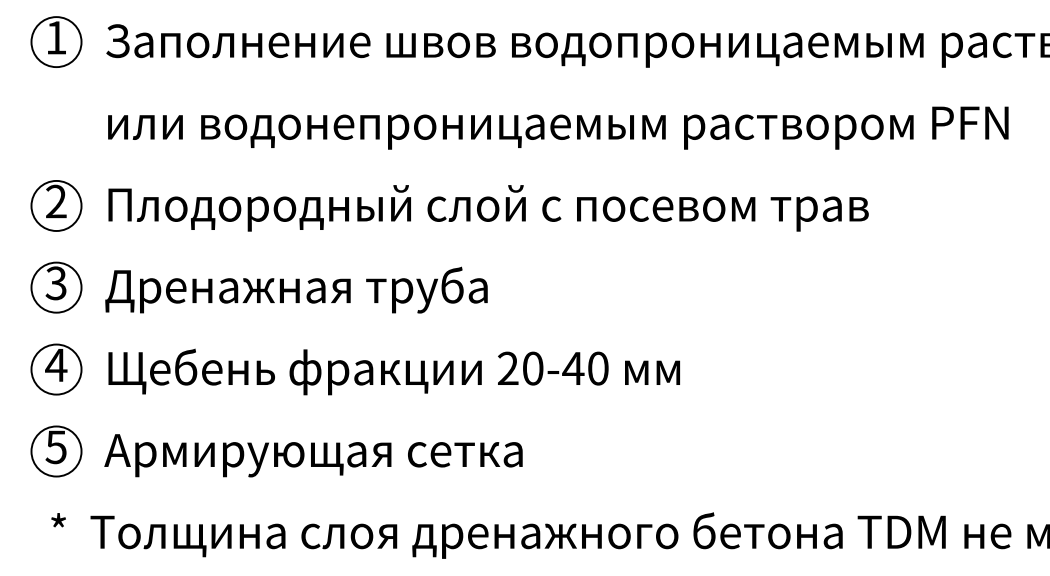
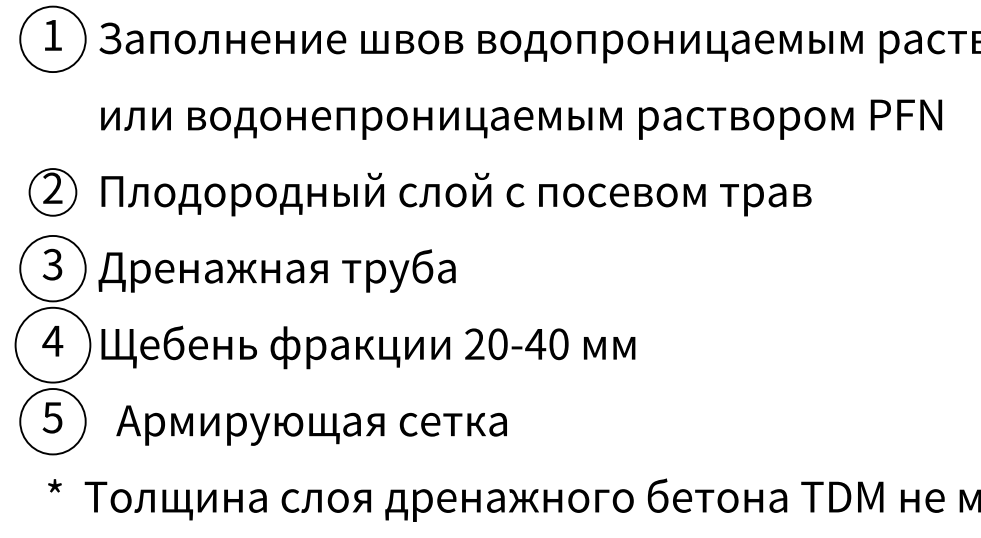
circle: (56, 42) -> (52, 39), size x1.4
circle: (56, 287) -> (52, 268), size x1.4
circle: (56, 369) -> (52, 345), size x1.6
circle: (56, 451) -> (52, 421), size x1.4
text: (313, 455) -> (311, 425), moved

